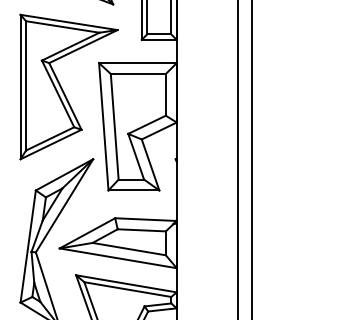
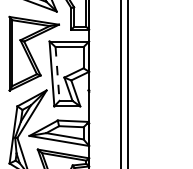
line: (114, 125) -> (57, 73), solid -> dashed

